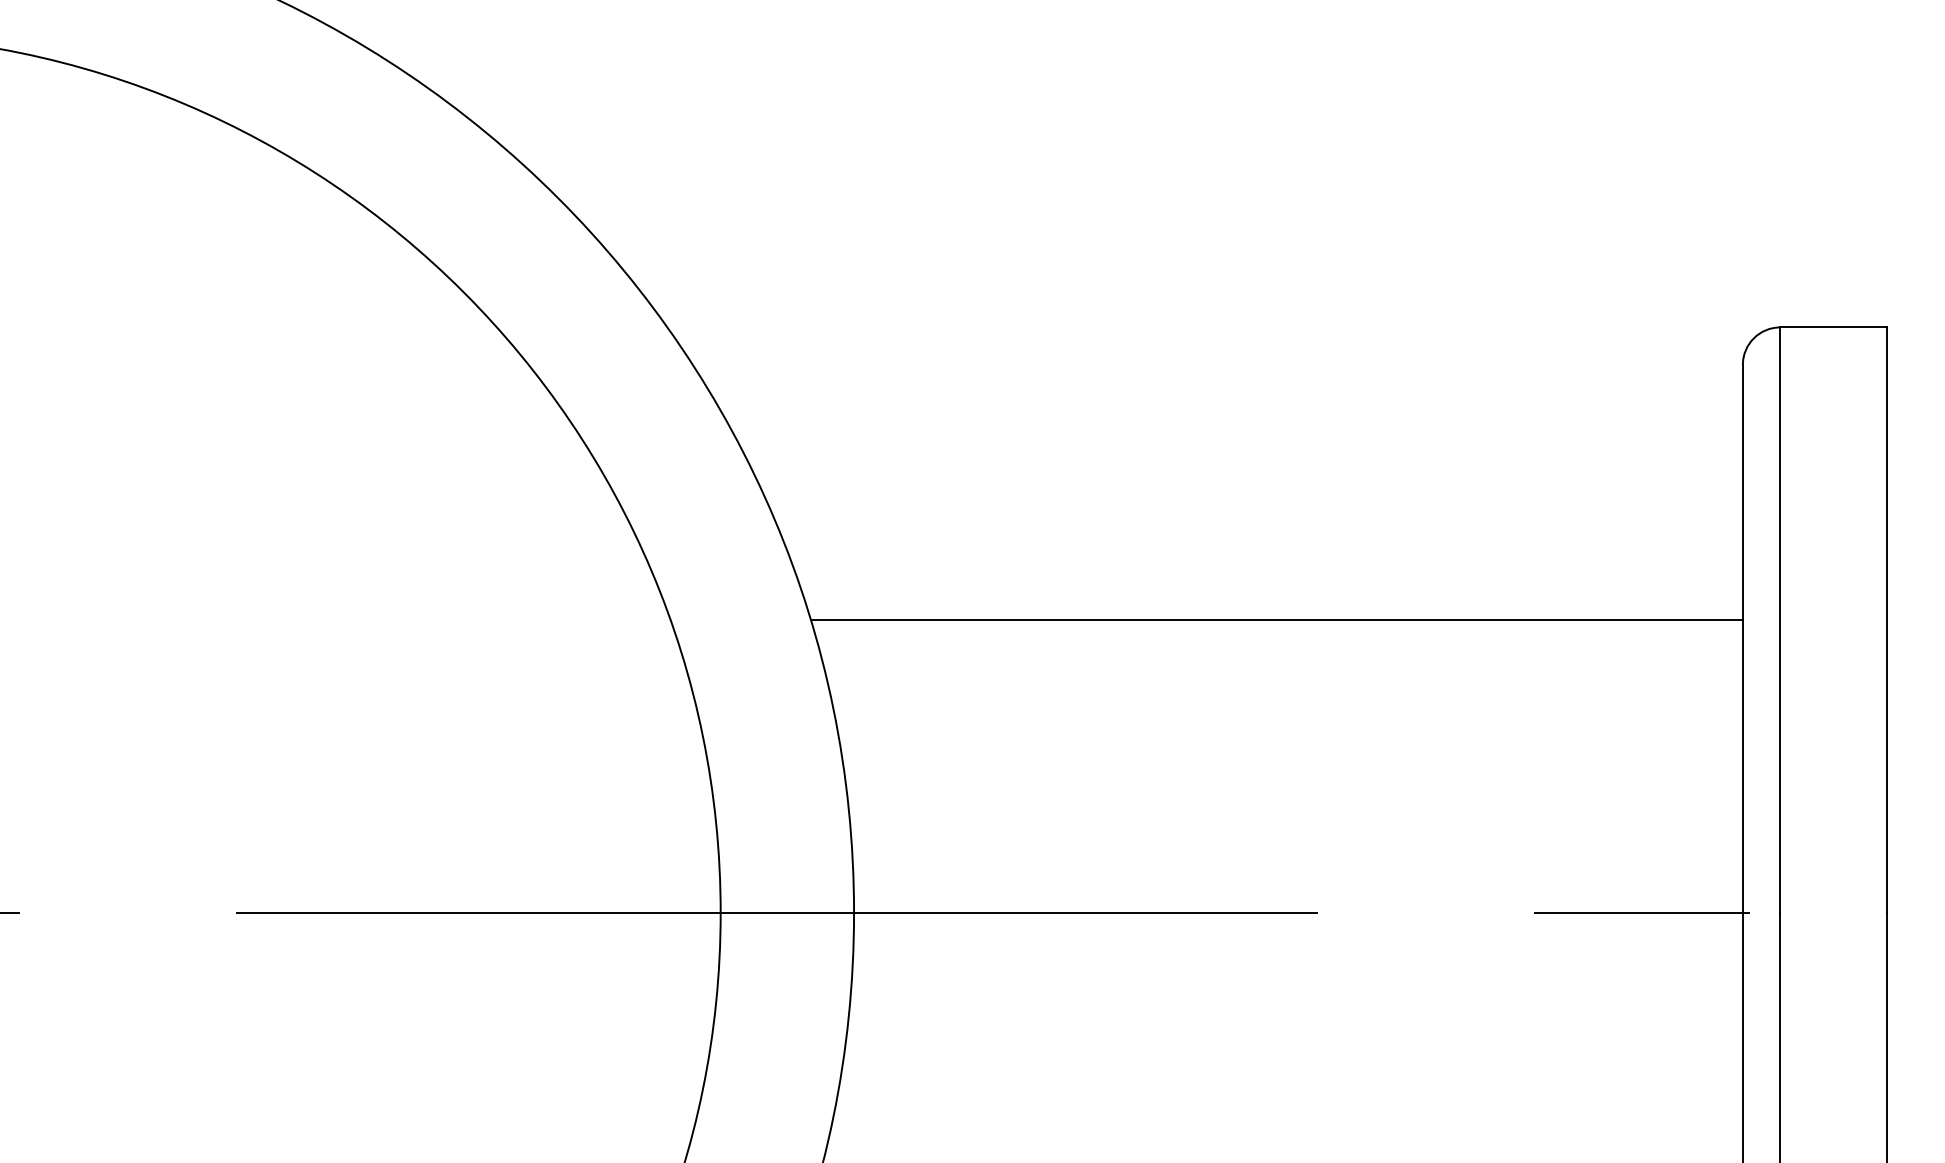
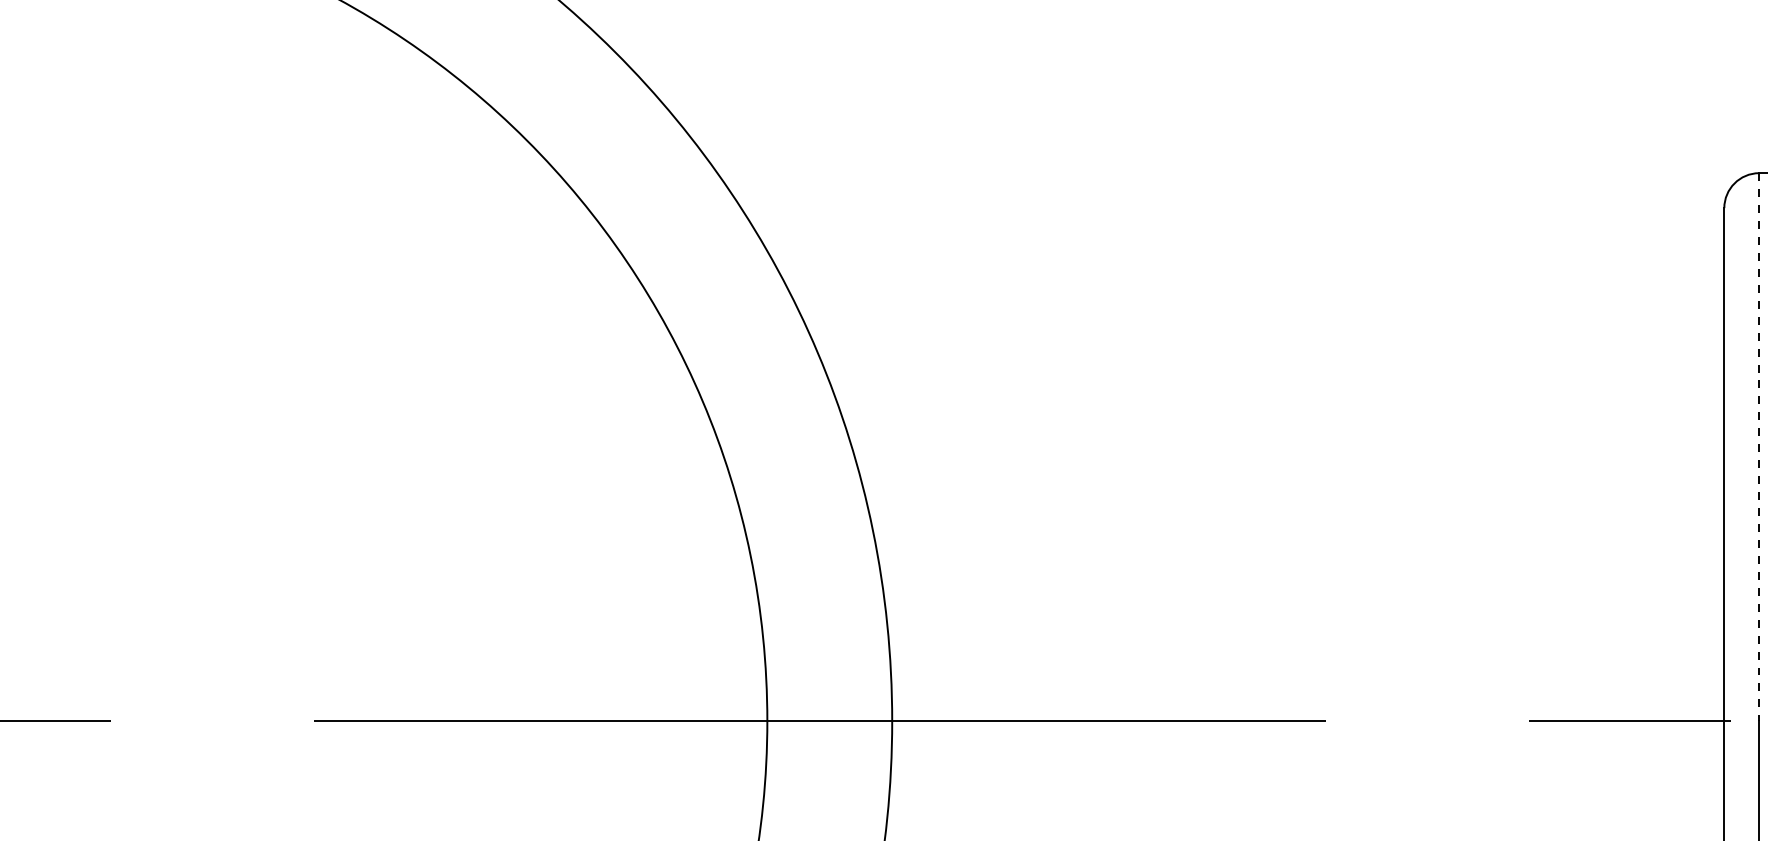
line: (1276, 620) -> (1287, 447), removed
line: (1780, 620) -> (1759, 447), solid -> dashed

